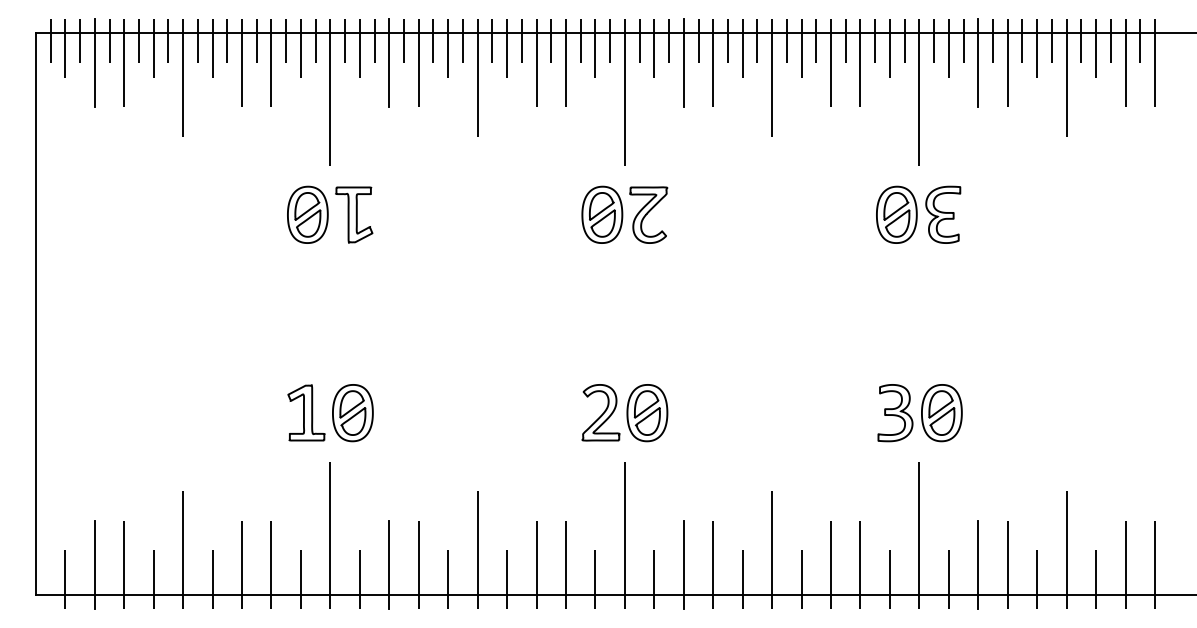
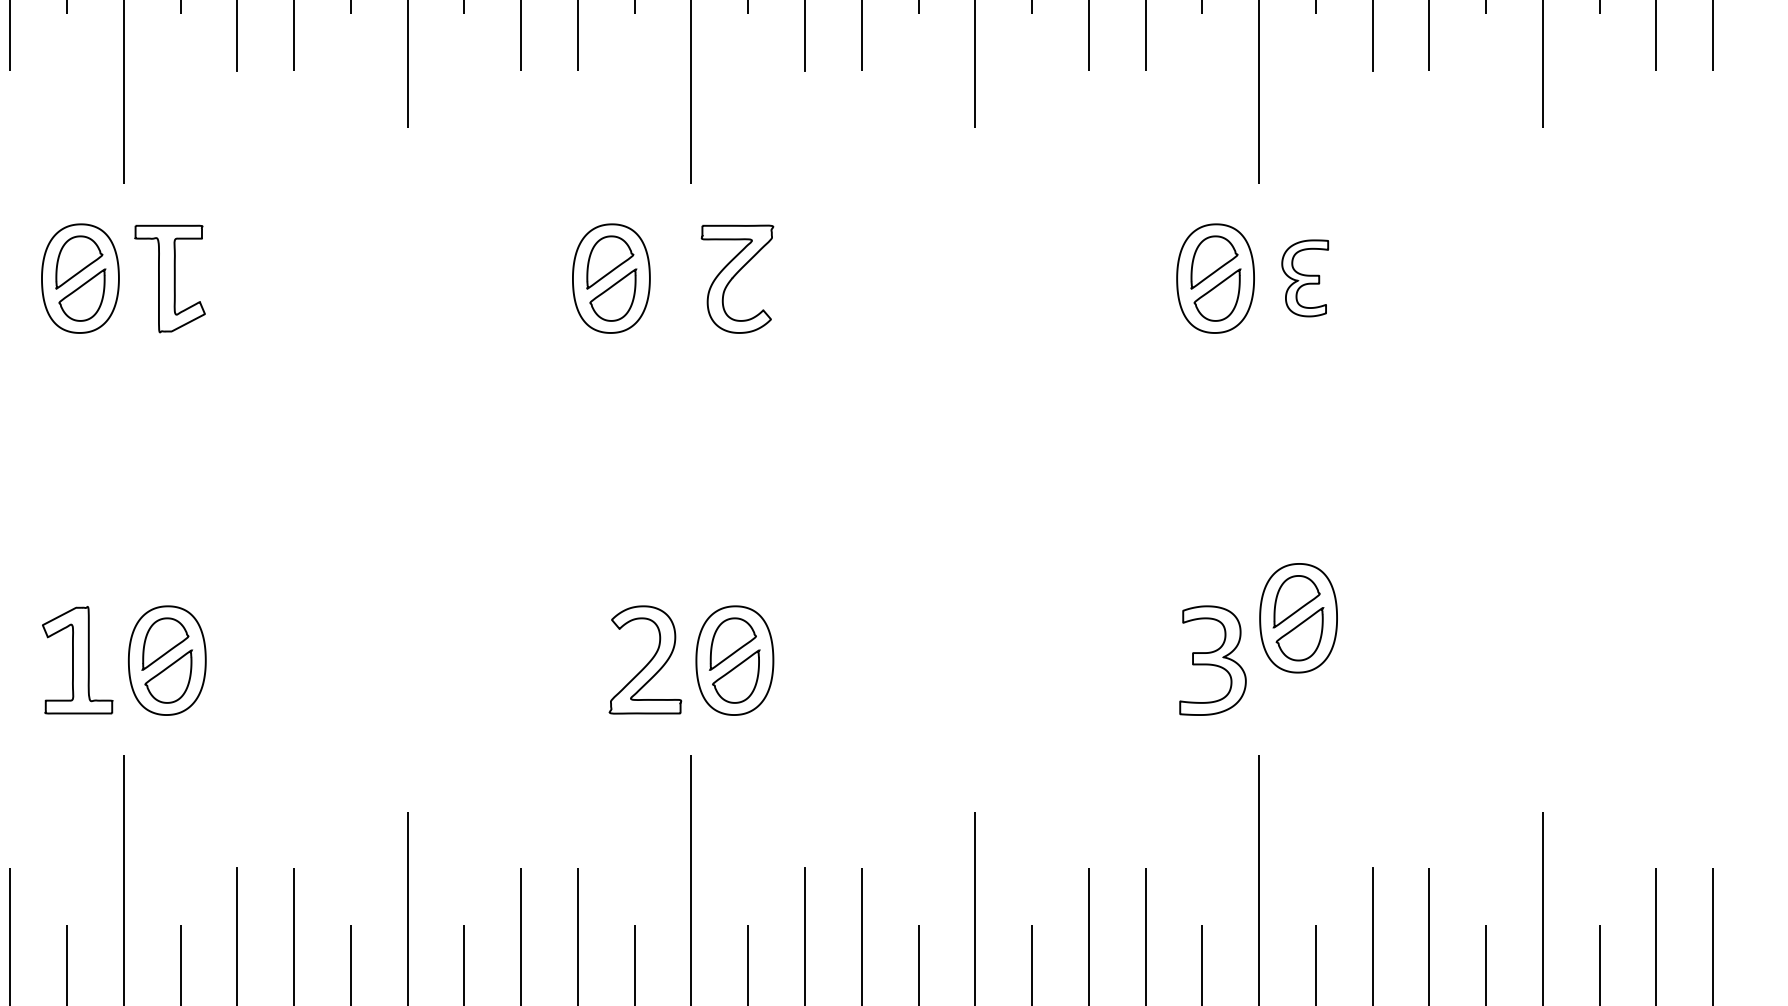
part: (602, 214) -> (611, 277), moved
part: (943, 214) -> (1305, 277), size x0.7
part: (941, 413) -> (1297, 619), moved

